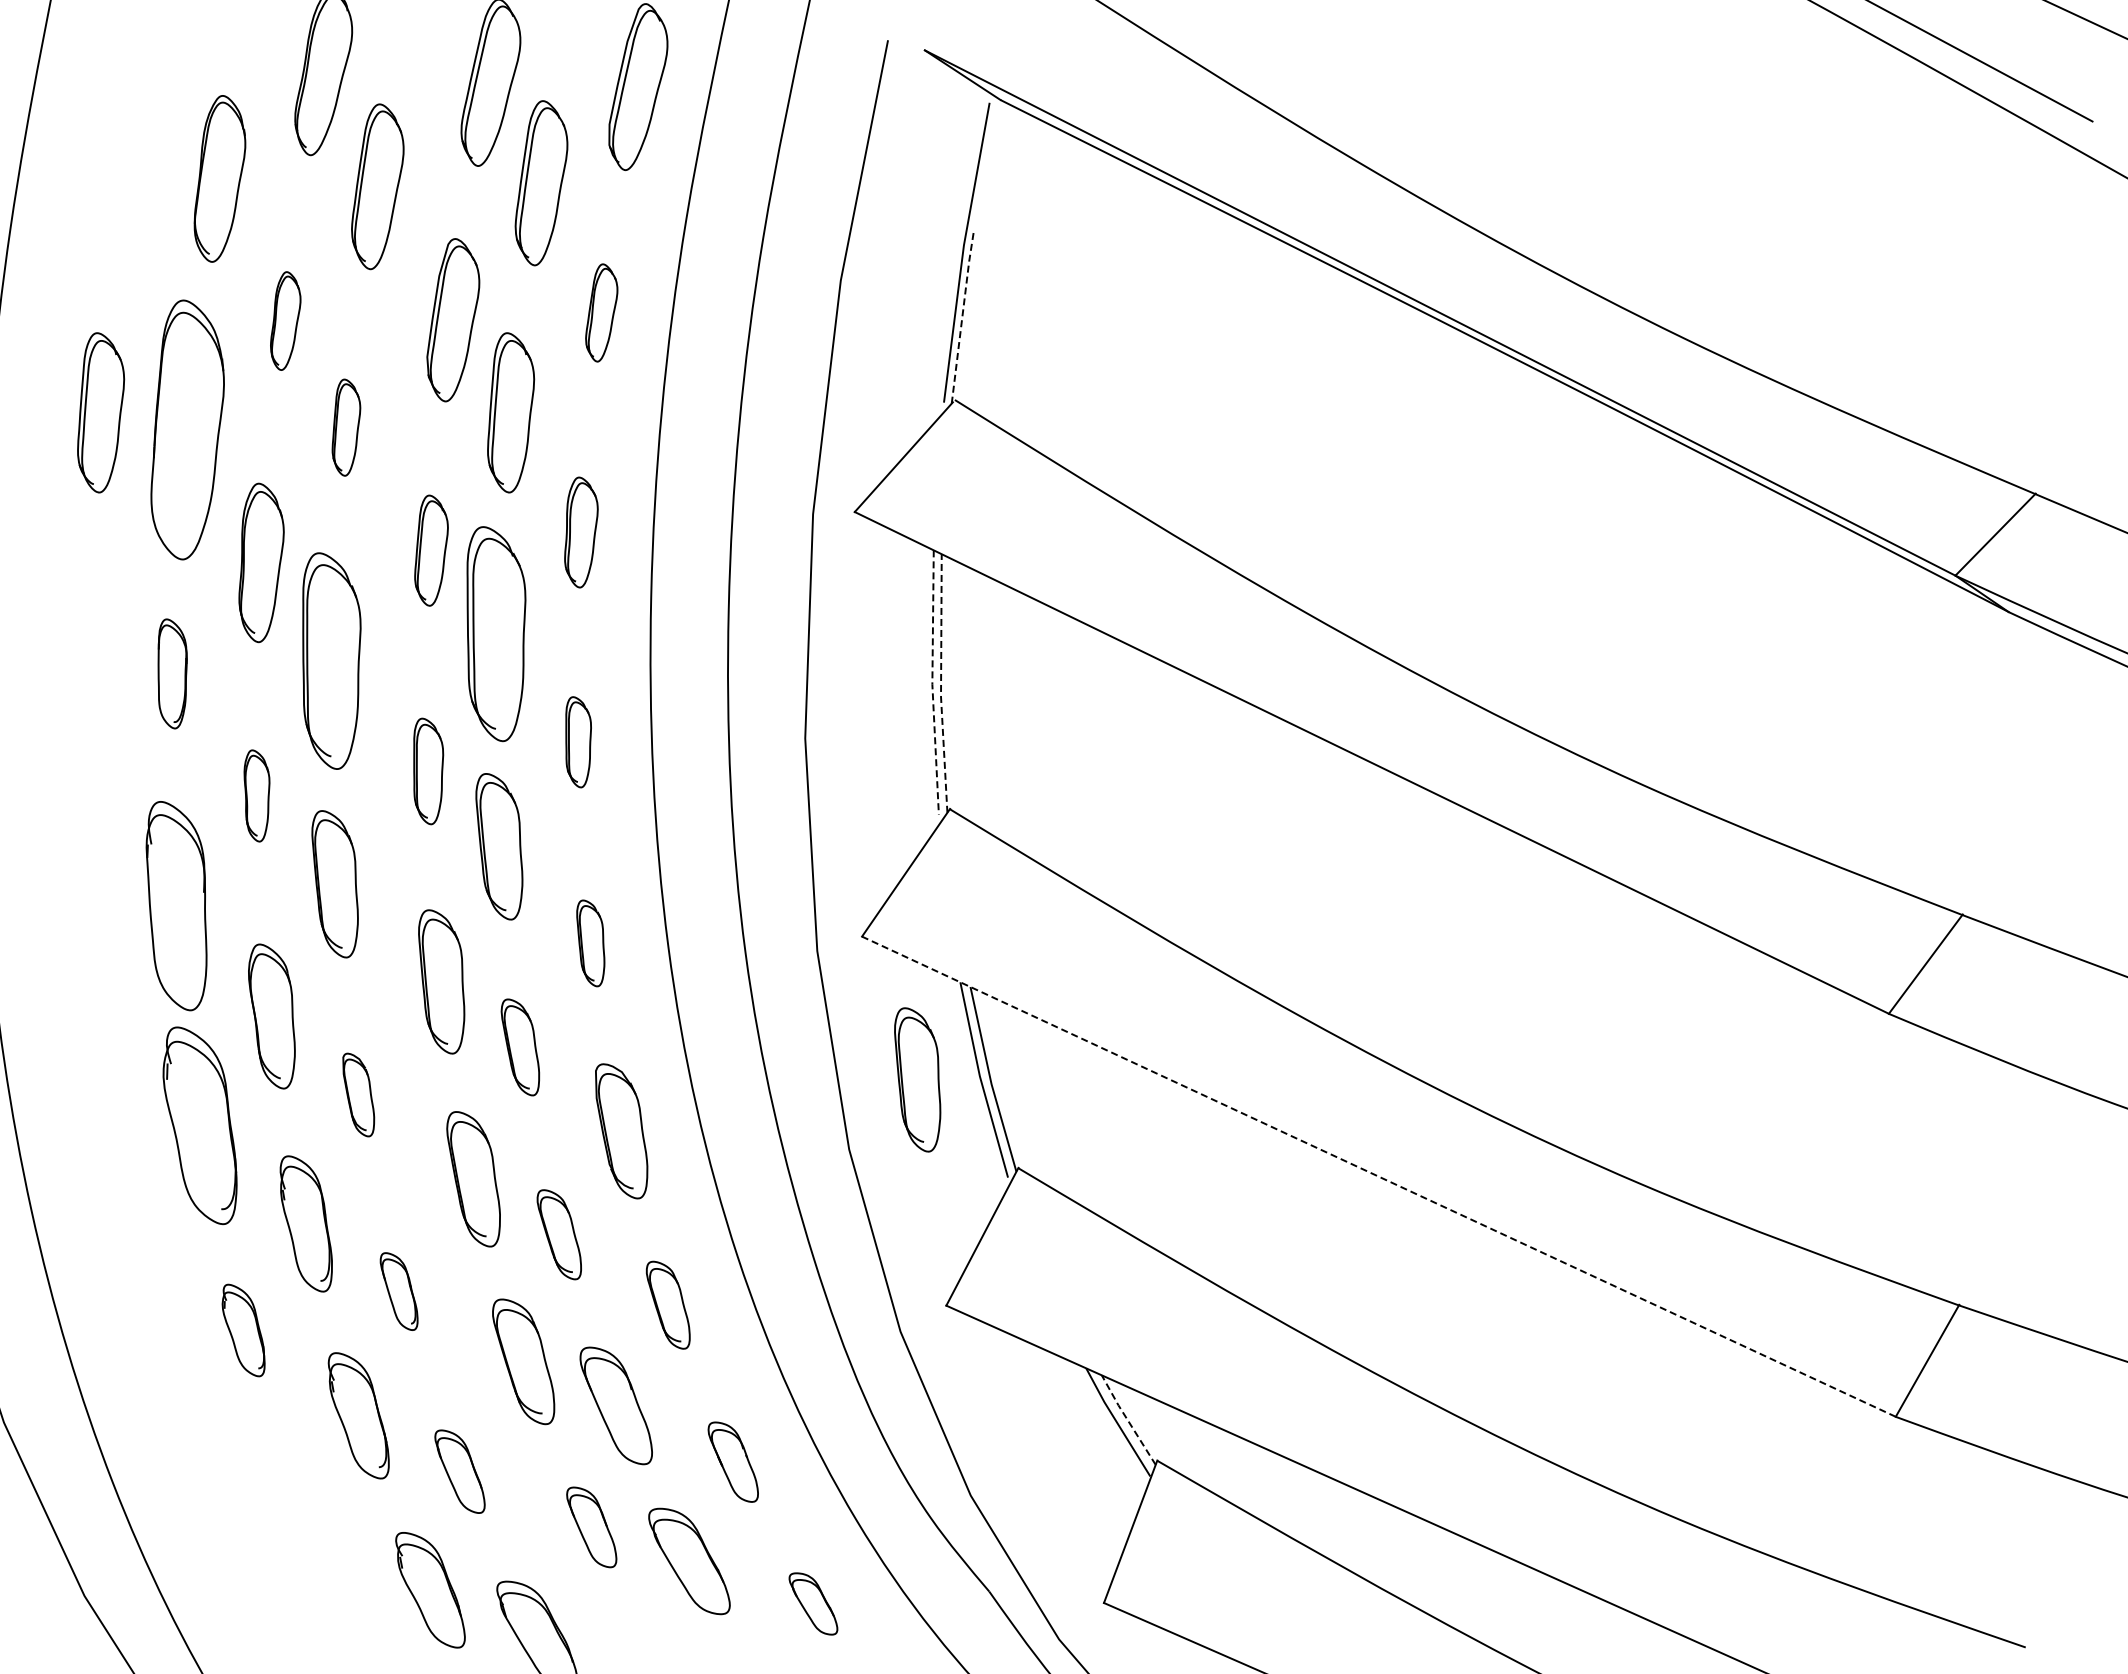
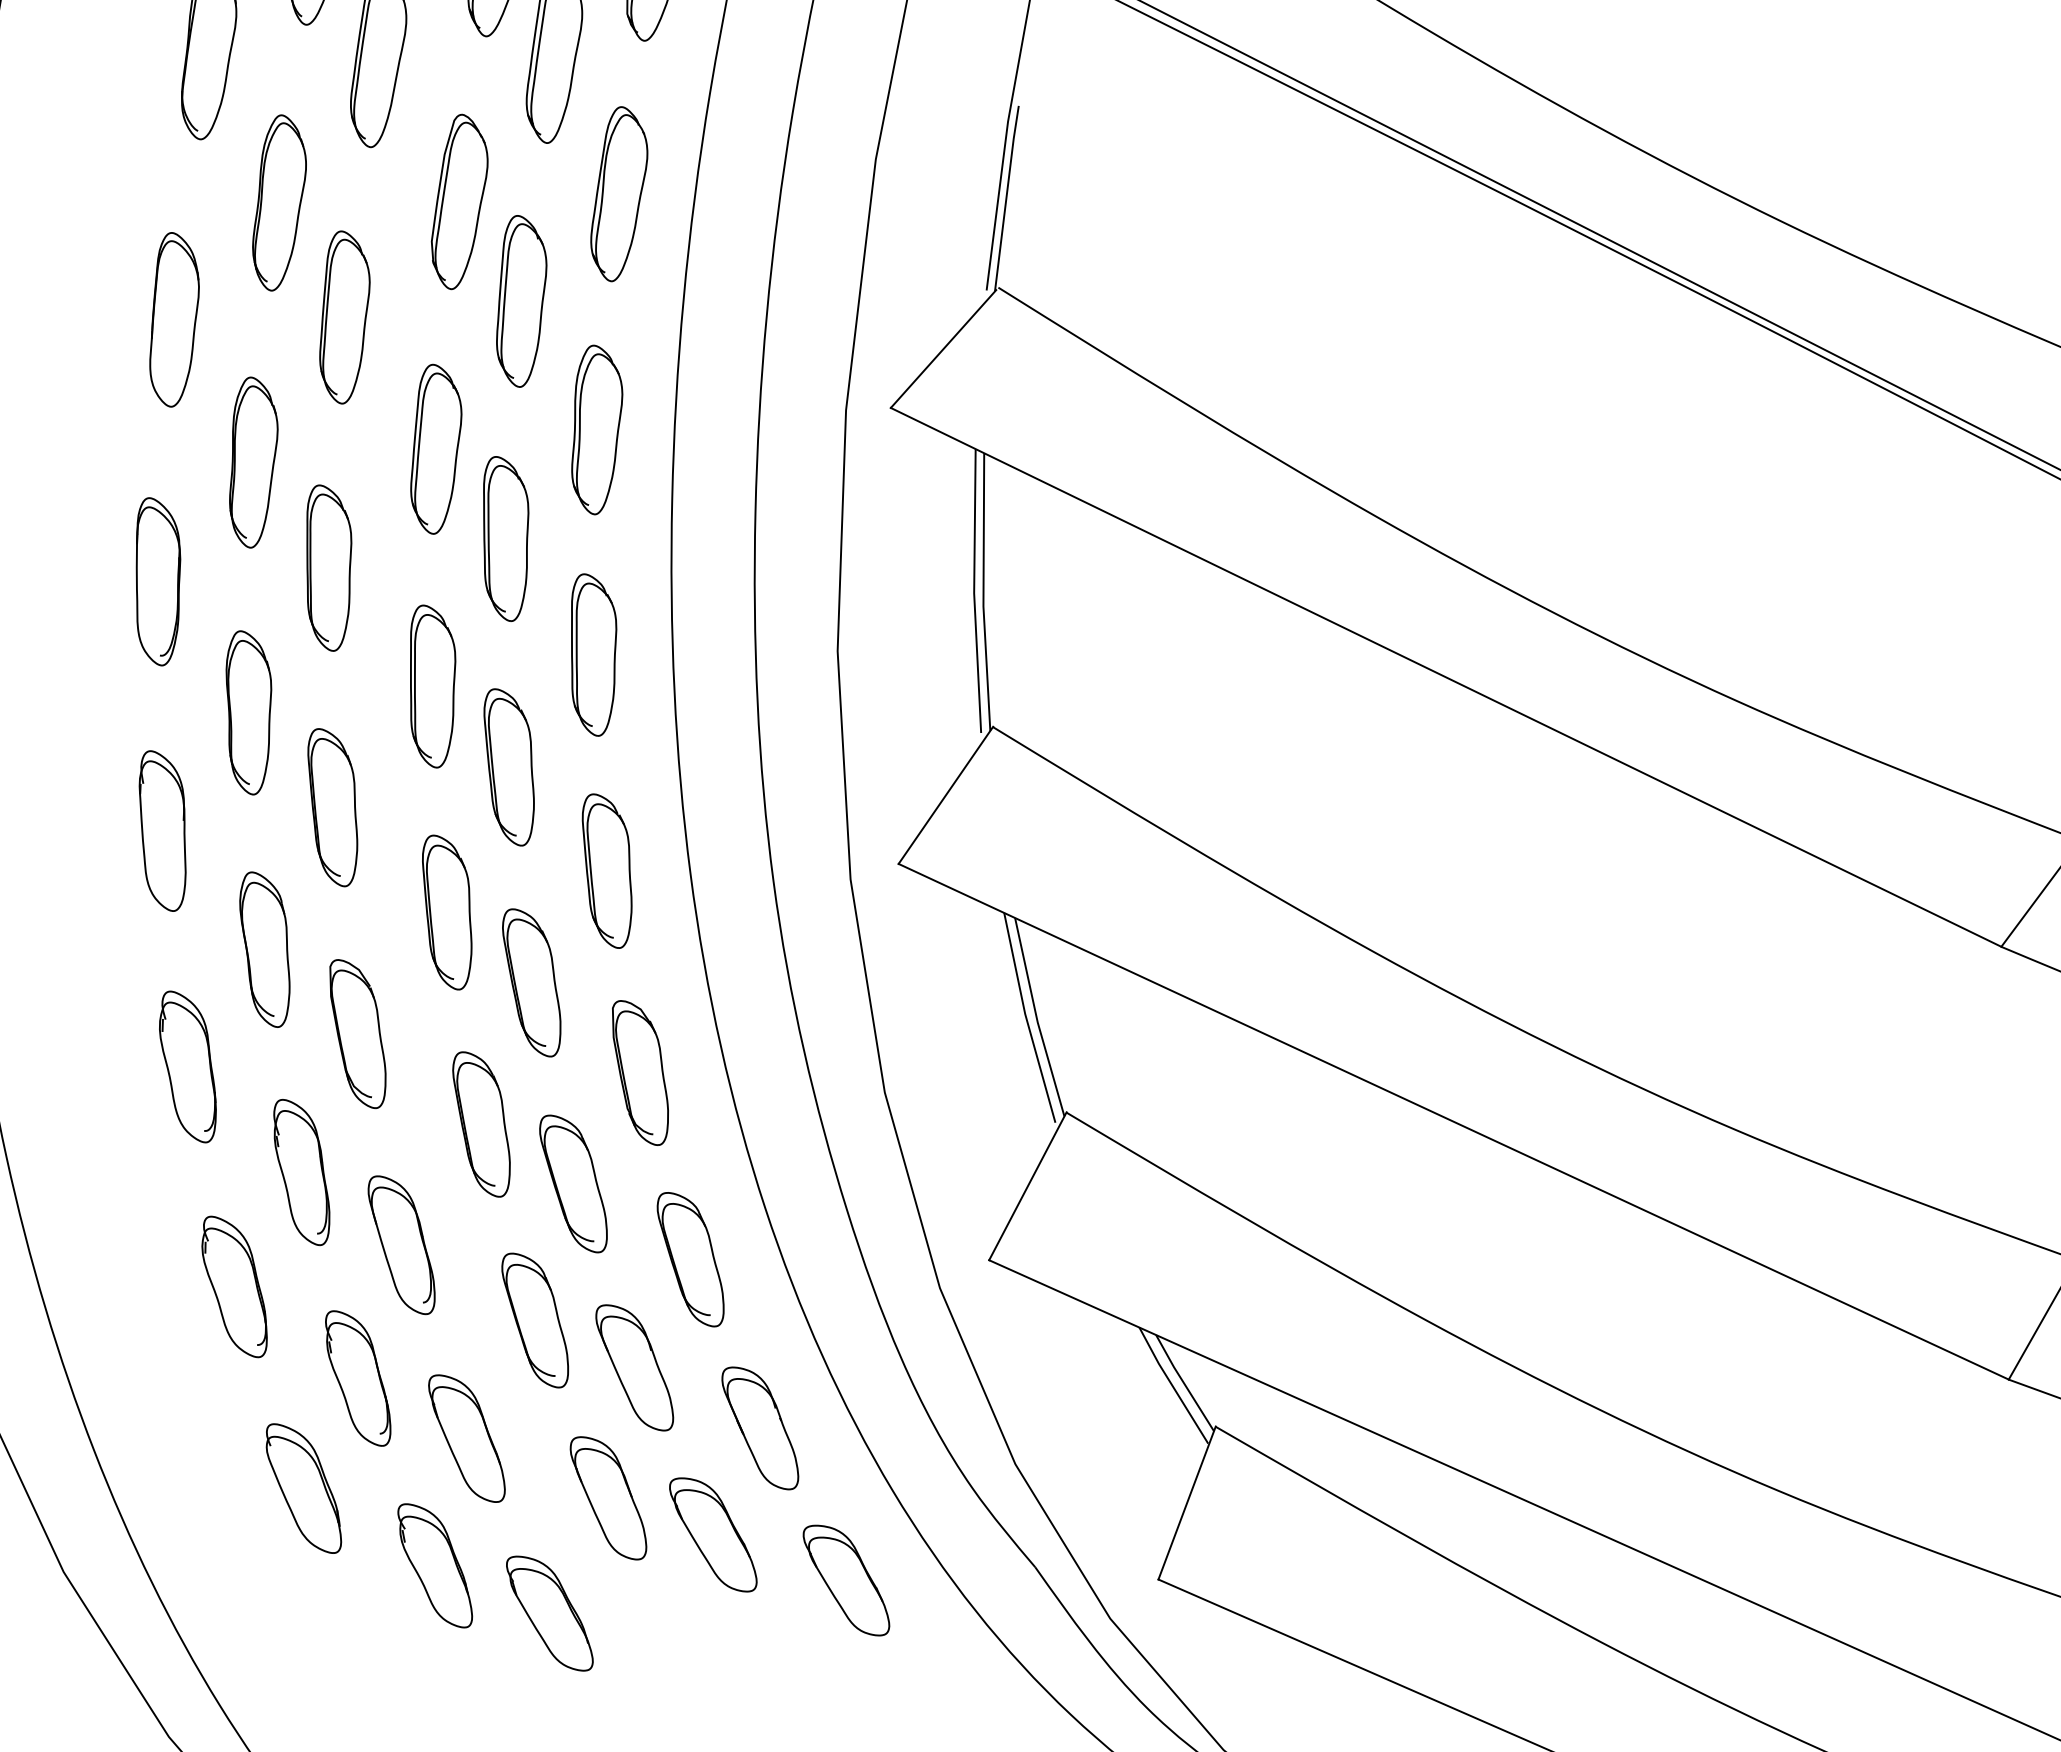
part: (601, 312) -> (618, 193), size x1.67
line: (962, 316) -> (1006, 197), dashed -> solid
part: (285, 320) -> (279, 202), size x1.67
part: (101, 412) -> (81, 301), removed
part: (346, 427) -> (344, 317), size x1.67
part: (187, 429) -> (174, 319), size x0.62
part: (581, 532) -> (597, 429), size x1.43
part: (431, 550) -> (436, 449), size x1.43
part: (496, 633) -> (506, 538), size x0.71
part: (331, 661) -> (328, 568), size x0.71
part: (172, 673) -> (158, 581), size x1.43
line: (932, 683) -> (974, 592), dashed -> solid
line: (941, 684) -> (983, 593), dashed -> solid
part: (578, 742) -> (594, 655), size x1.67
part: (428, 771) -> (433, 686), size x1.43
part: (256, 795) -> (248, 712), size x1.67
part: (176, 905) -> (162, 830), size x0.71
part: (590, 943) -> (607, 871), size x1.67
part: (520, 1047) -> (531, 982), size x1.43
part: (917, 1079) -> (958, 1017), removed
part: (358, 1094) -> (357, 1033), size x1.67
part: (200, 1125) -> (188, 1066), size x0.71
line: (1378, 1176) -> (1453, 1121), dashed -> solid
part: (559, 1234) -> (573, 1183), size x1.43
part: (398, 1291) -> (400, 1245), size x1.67
part: (667, 1305) -> (689, 1260), size x1.43
part: (243, 1330) -> (234, 1286), size x1.43
line: (1127, 1419) -> (1183, 1382), dashed -> solid
part: (733, 1461) -> (760, 1427), size x1.43
part: (459, 1471) -> (466, 1438), size x1.43
part: (307, 1518) -> (303, 1488), added
part: (591, 1527) -> (608, 1498), size x1.43
part: (813, 1603) -> (846, 1580), size x1.67

